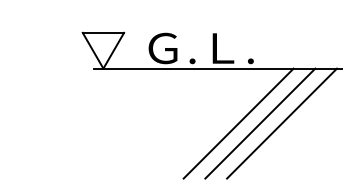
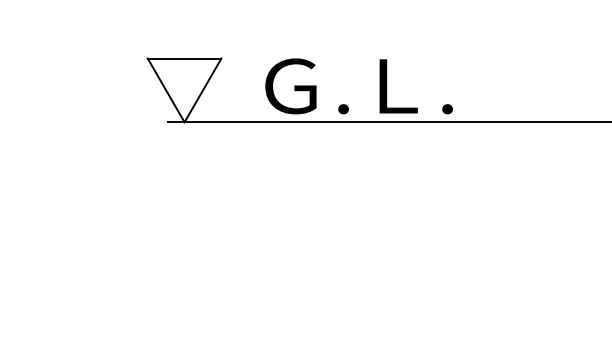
line: (238, 123) -> (425, 220), removed
line: (260, 123) -> (464, 220), removed
line: (281, 123) -> (502, 220), removed

